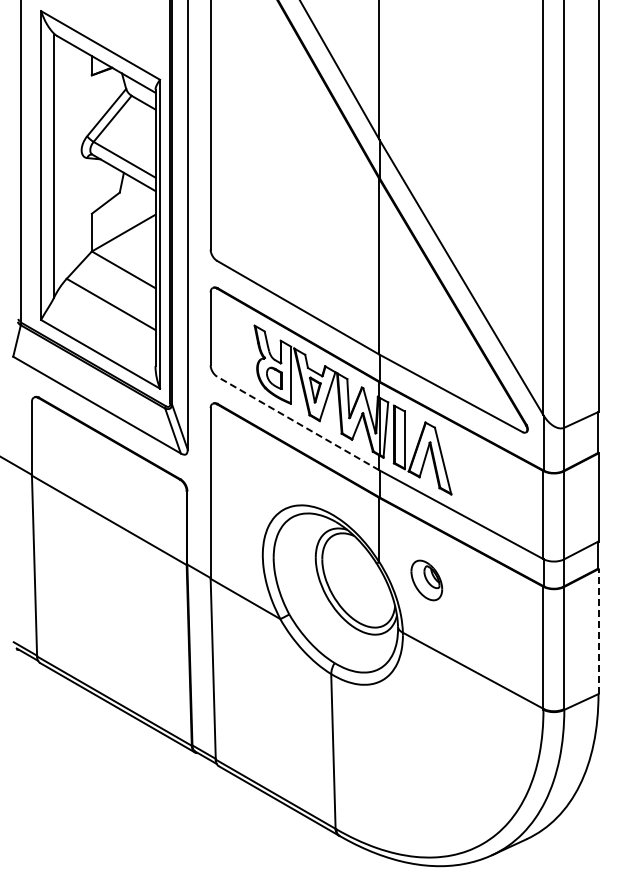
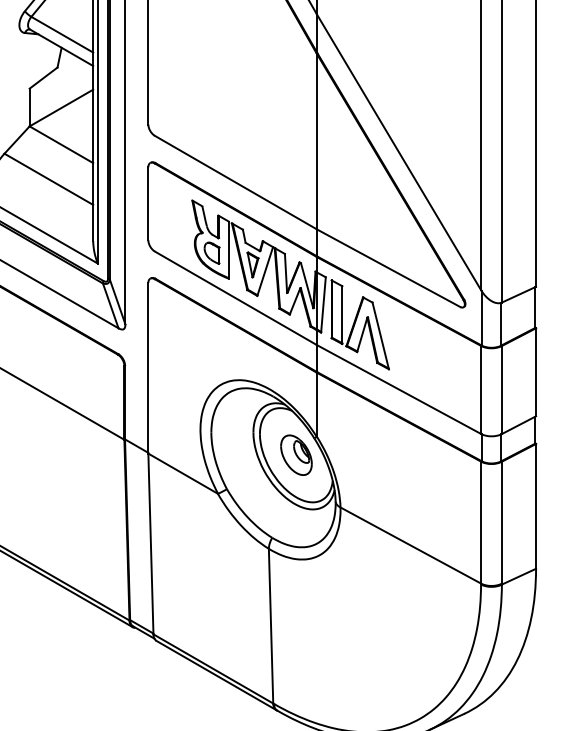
line: (298, 423) -> (236, 298), dashed -> solid
part: (426, 580) -> (296, 455), moved
line: (598, 631) -> (536, 506), dashed -> solid

